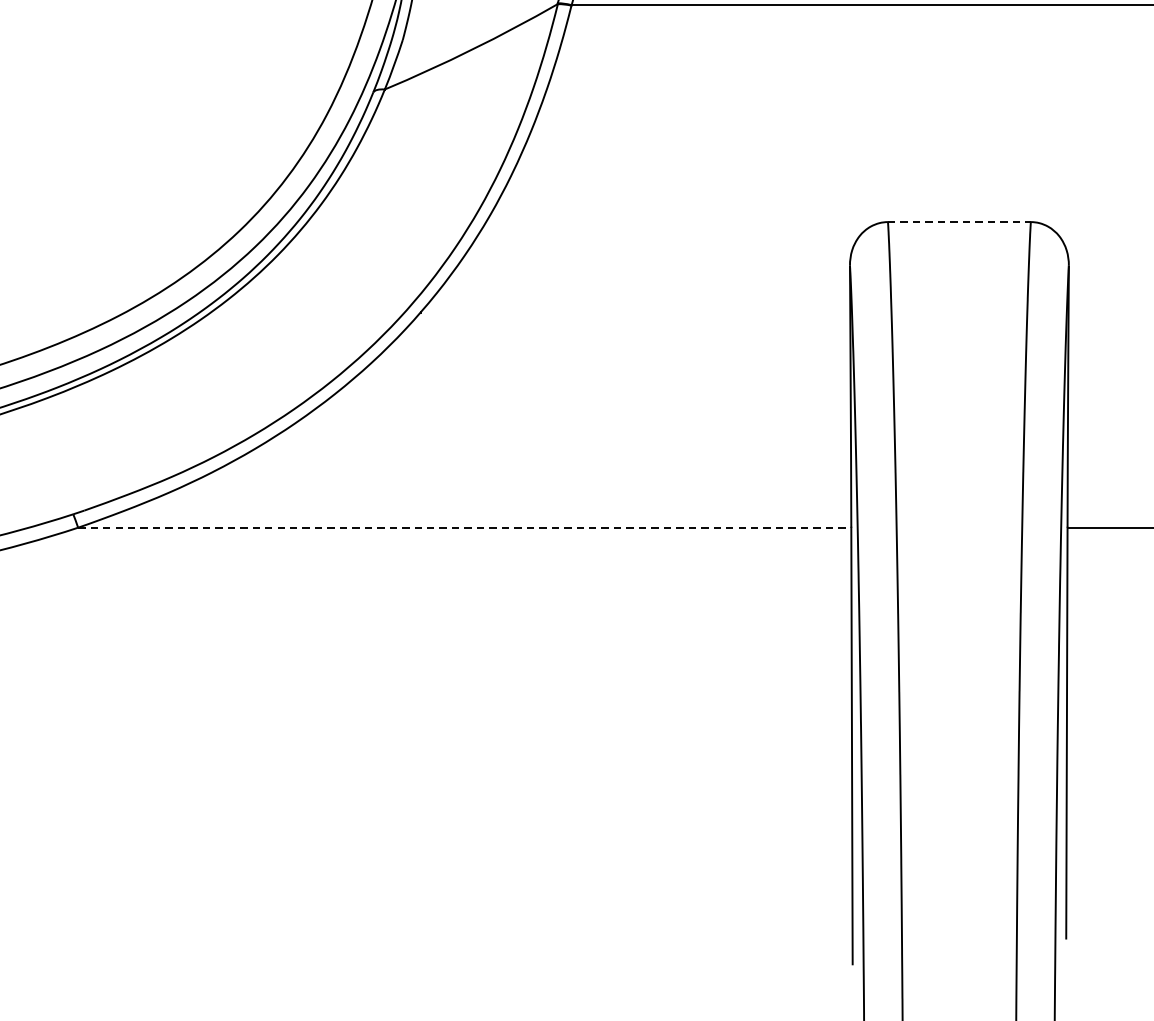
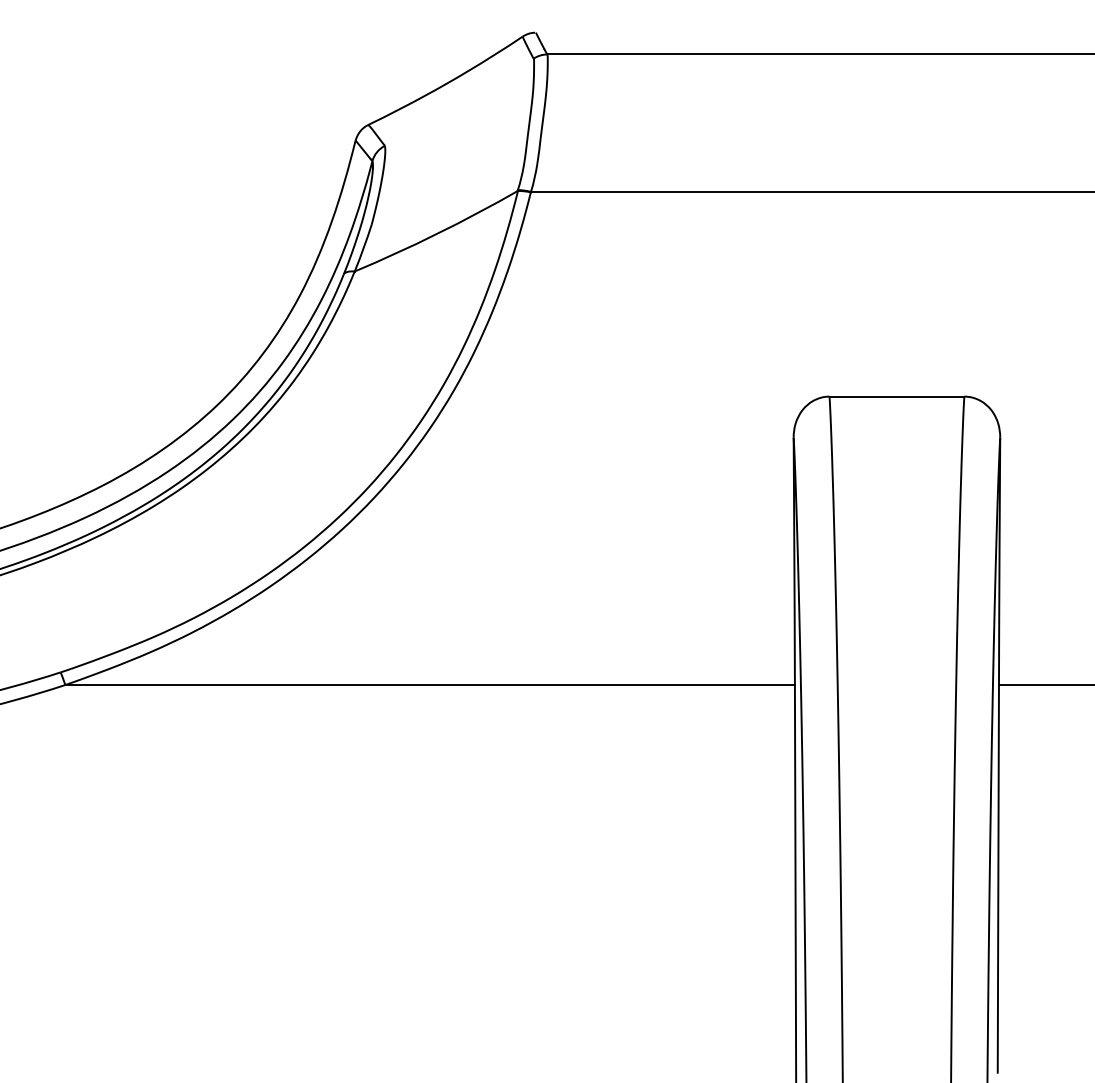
line: (960, 221) -> (897, 396), dashed -> solid
line: (465, 528) -> (430, 685), dashed -> solid

